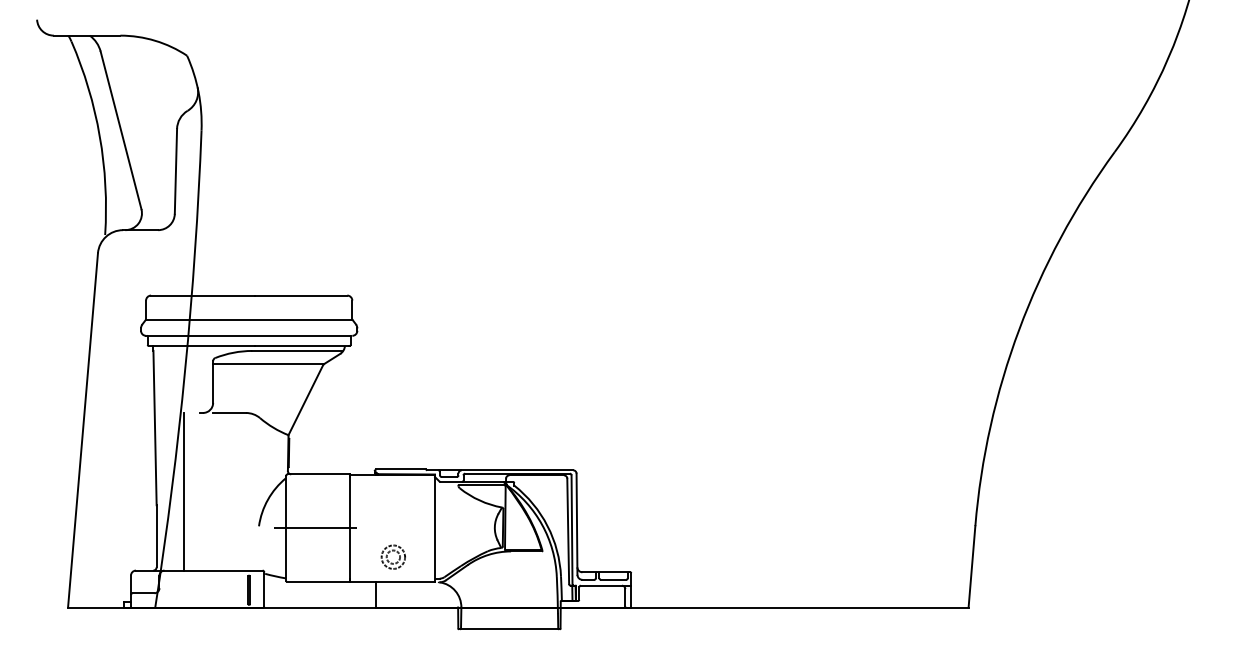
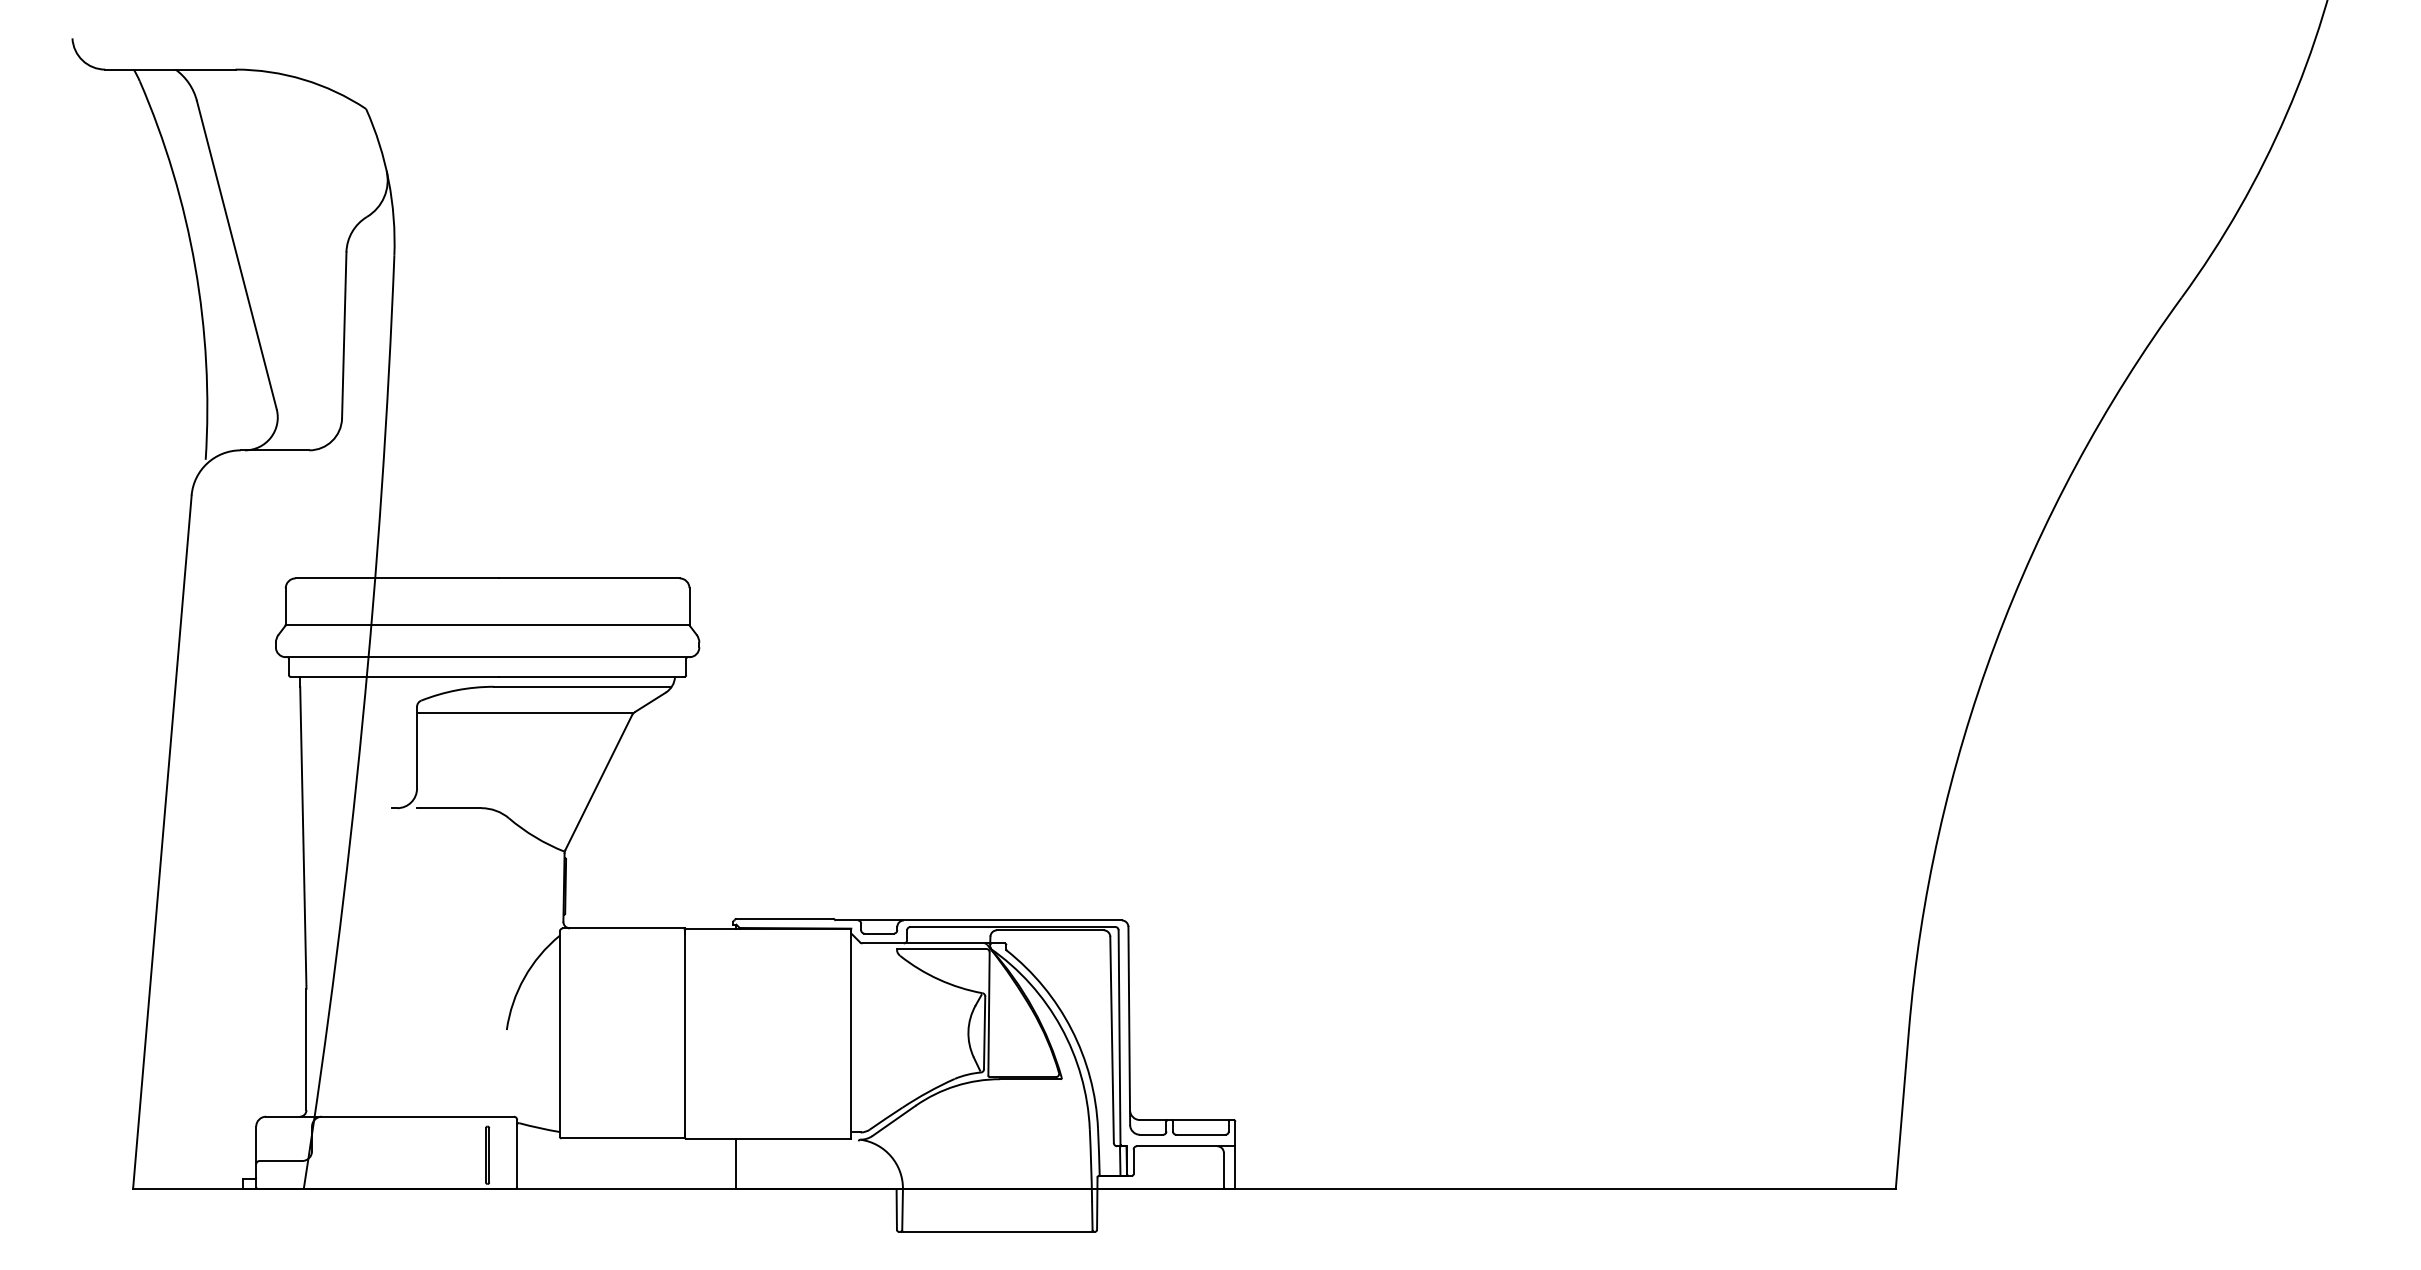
line: (184, 491) -> (360, 961), removed
line: (315, 528) -> (617, 1034), removed
part: (392, 556) -> (768, 1089), removed

